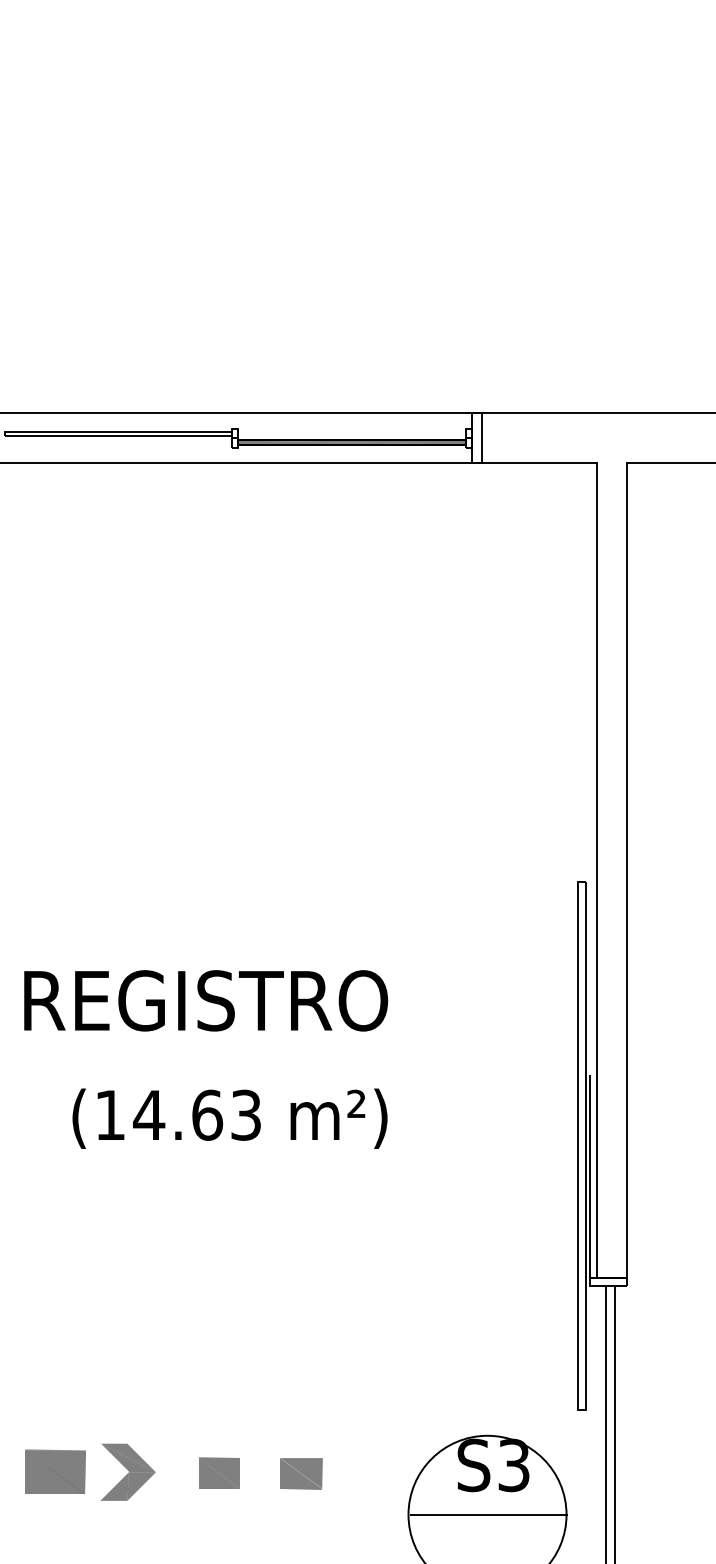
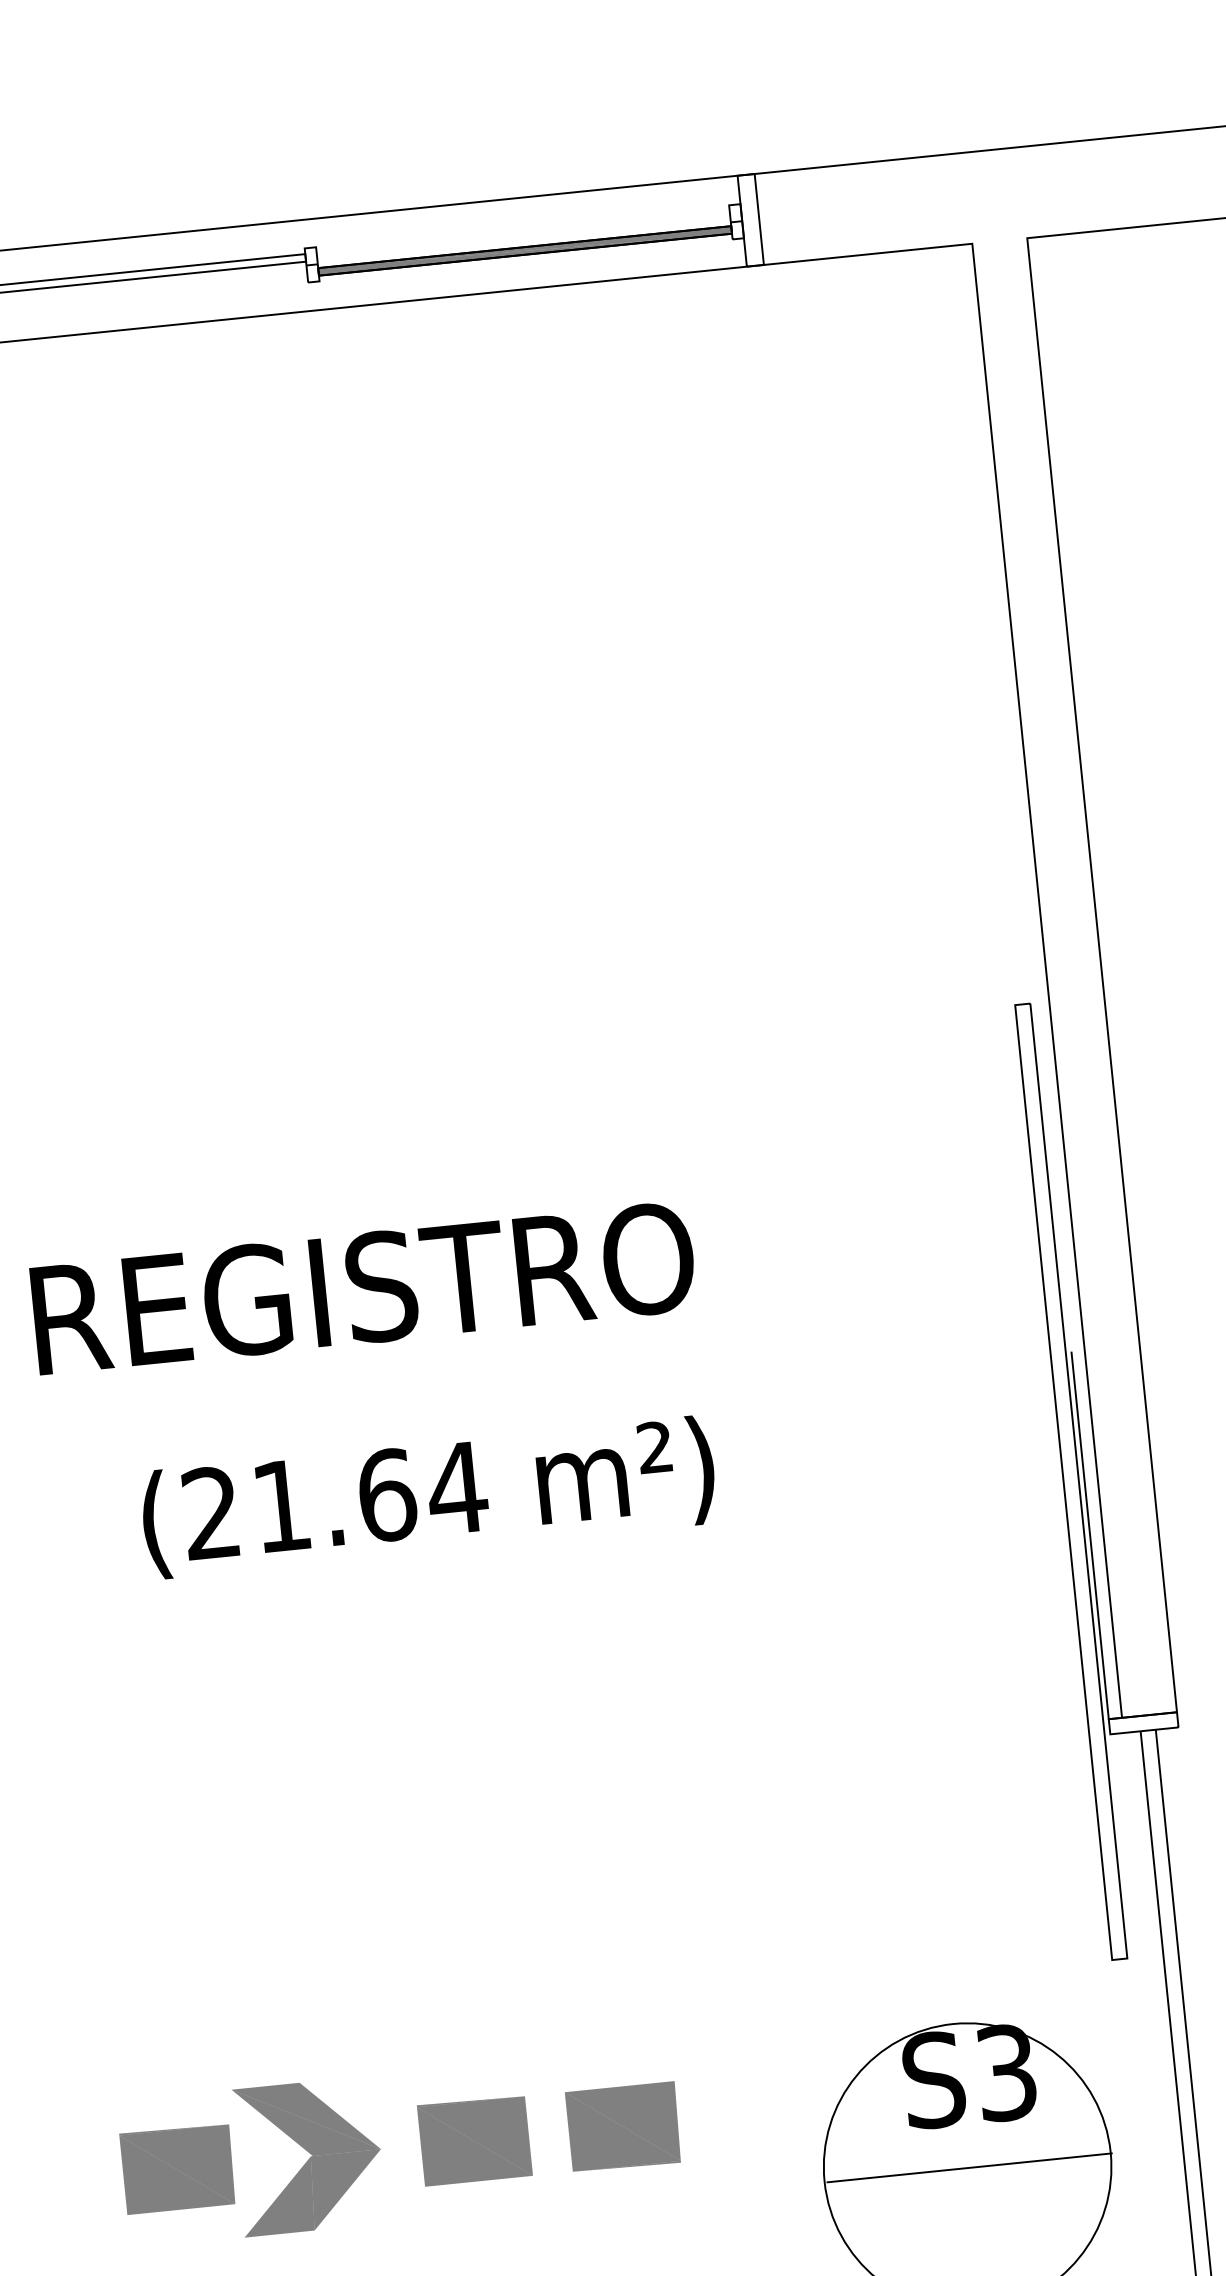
text: (178, 1114) -> (334, 1499), (14.63 -> (21.64
part: (128, 1471) -> (309, 2154), size x1.43
part: (219, 1472) -> (474, 2139), size x1.43
part: (301, 1473) -> (623, 2126), size x1.43

